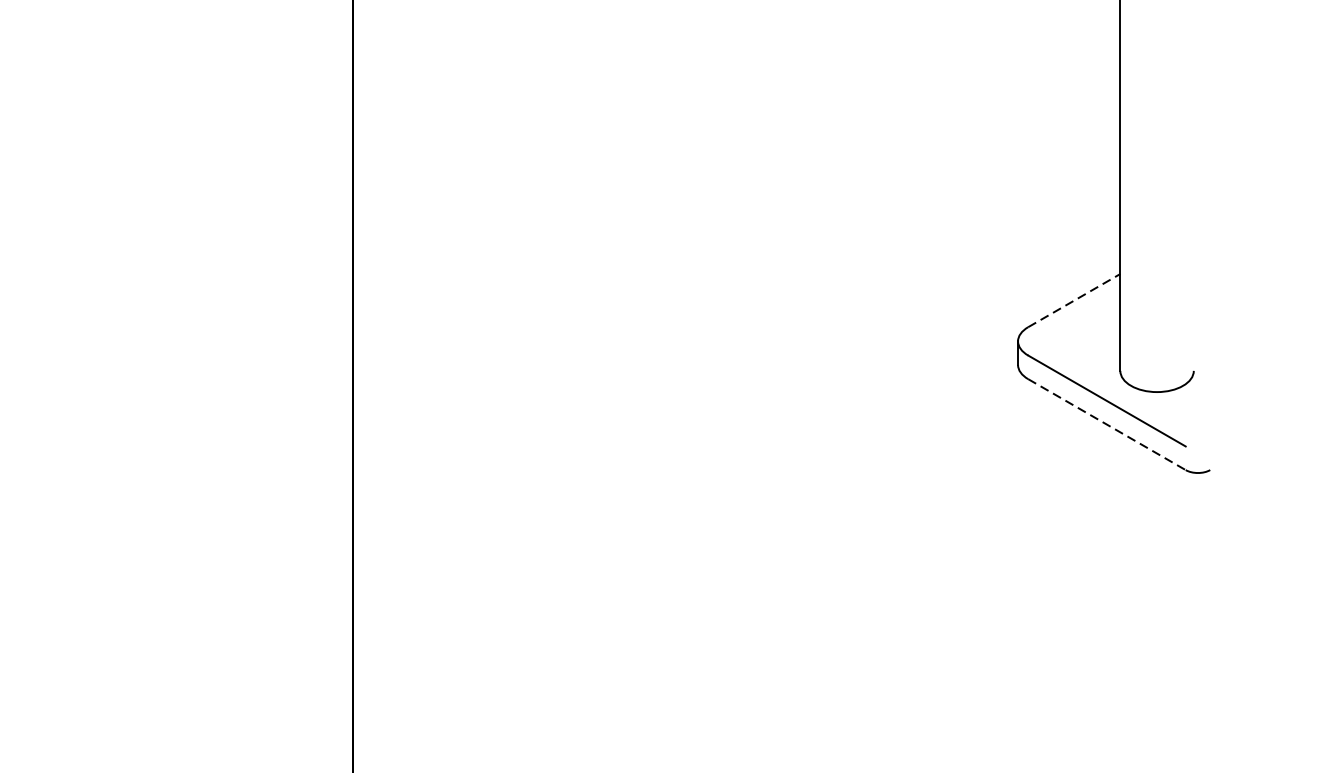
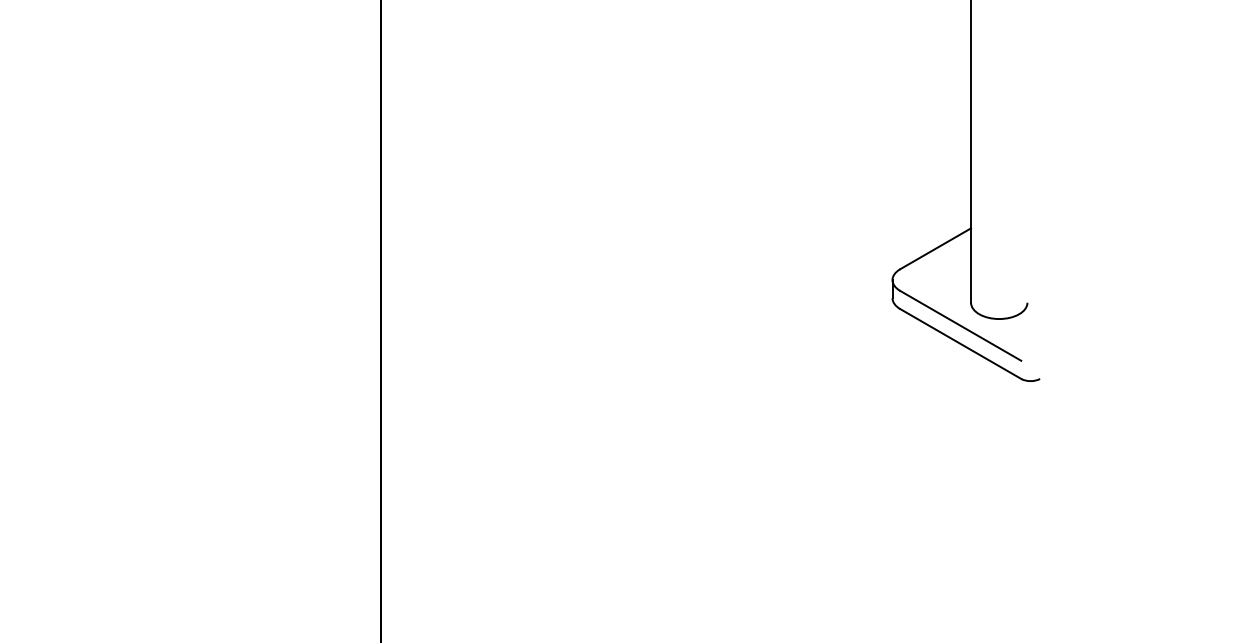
line: (1074, 300) -> (935, 248), dashed -> solid
line: (1106, 425) -> (960, 344), dashed -> solid

